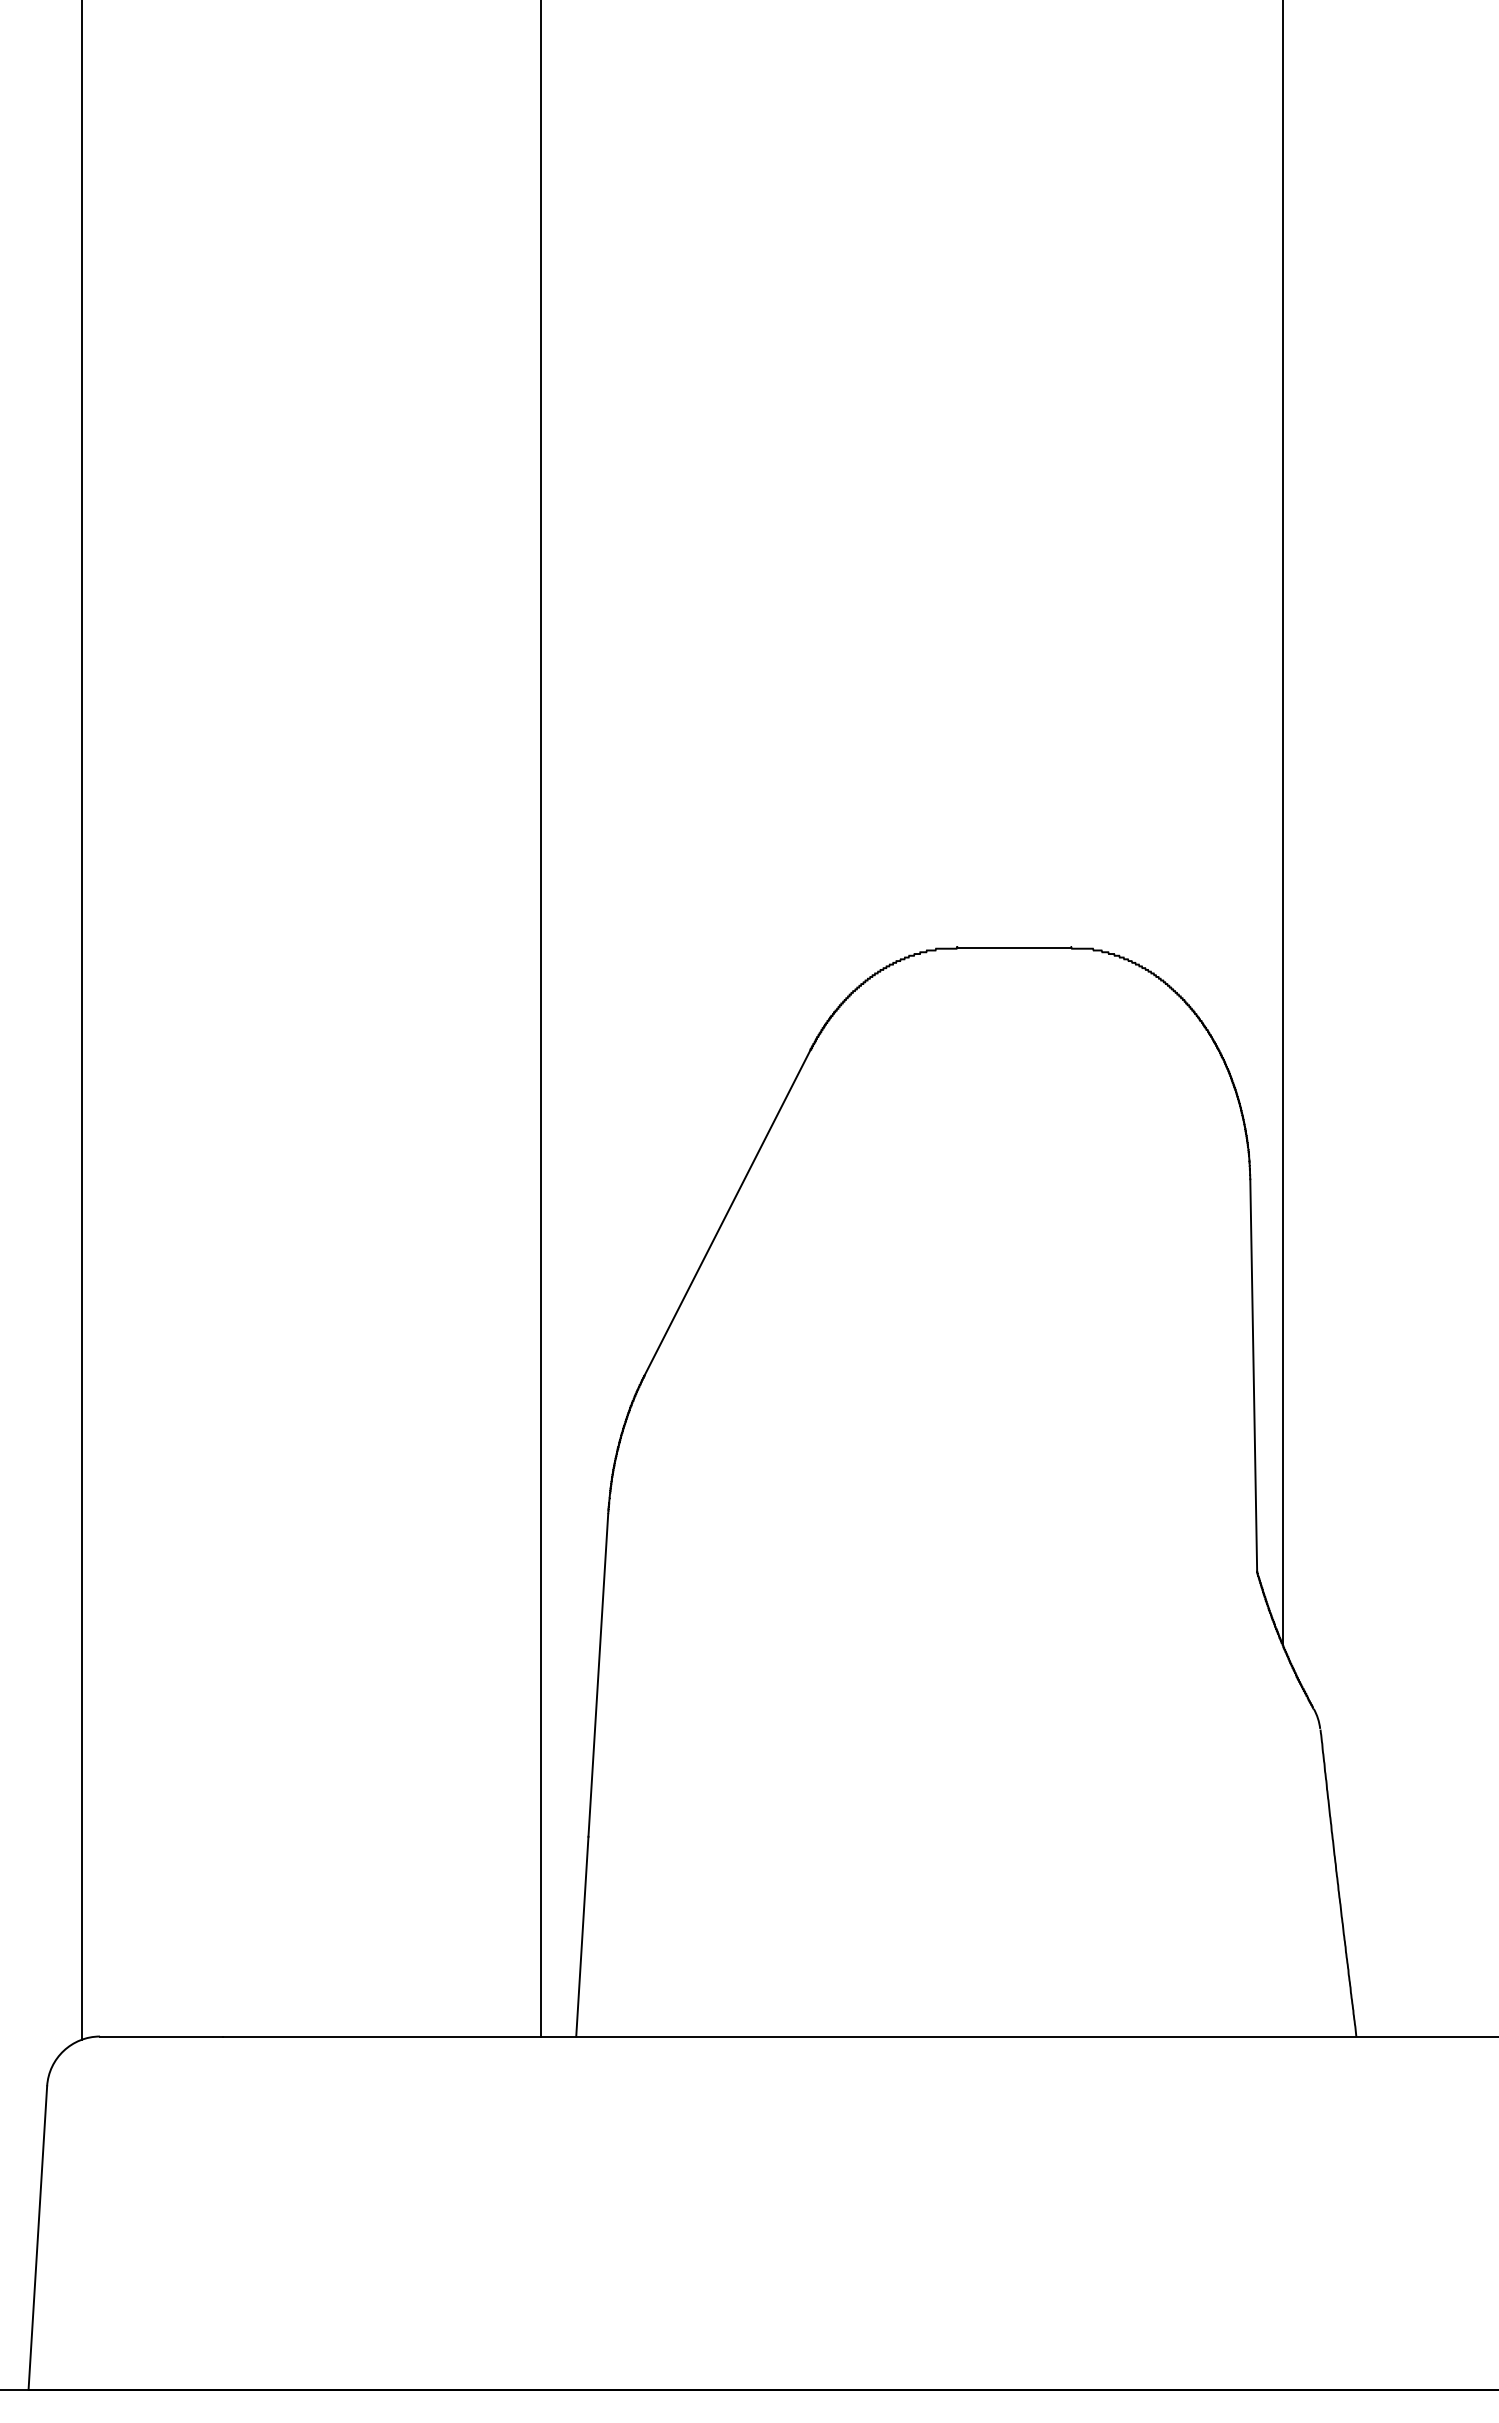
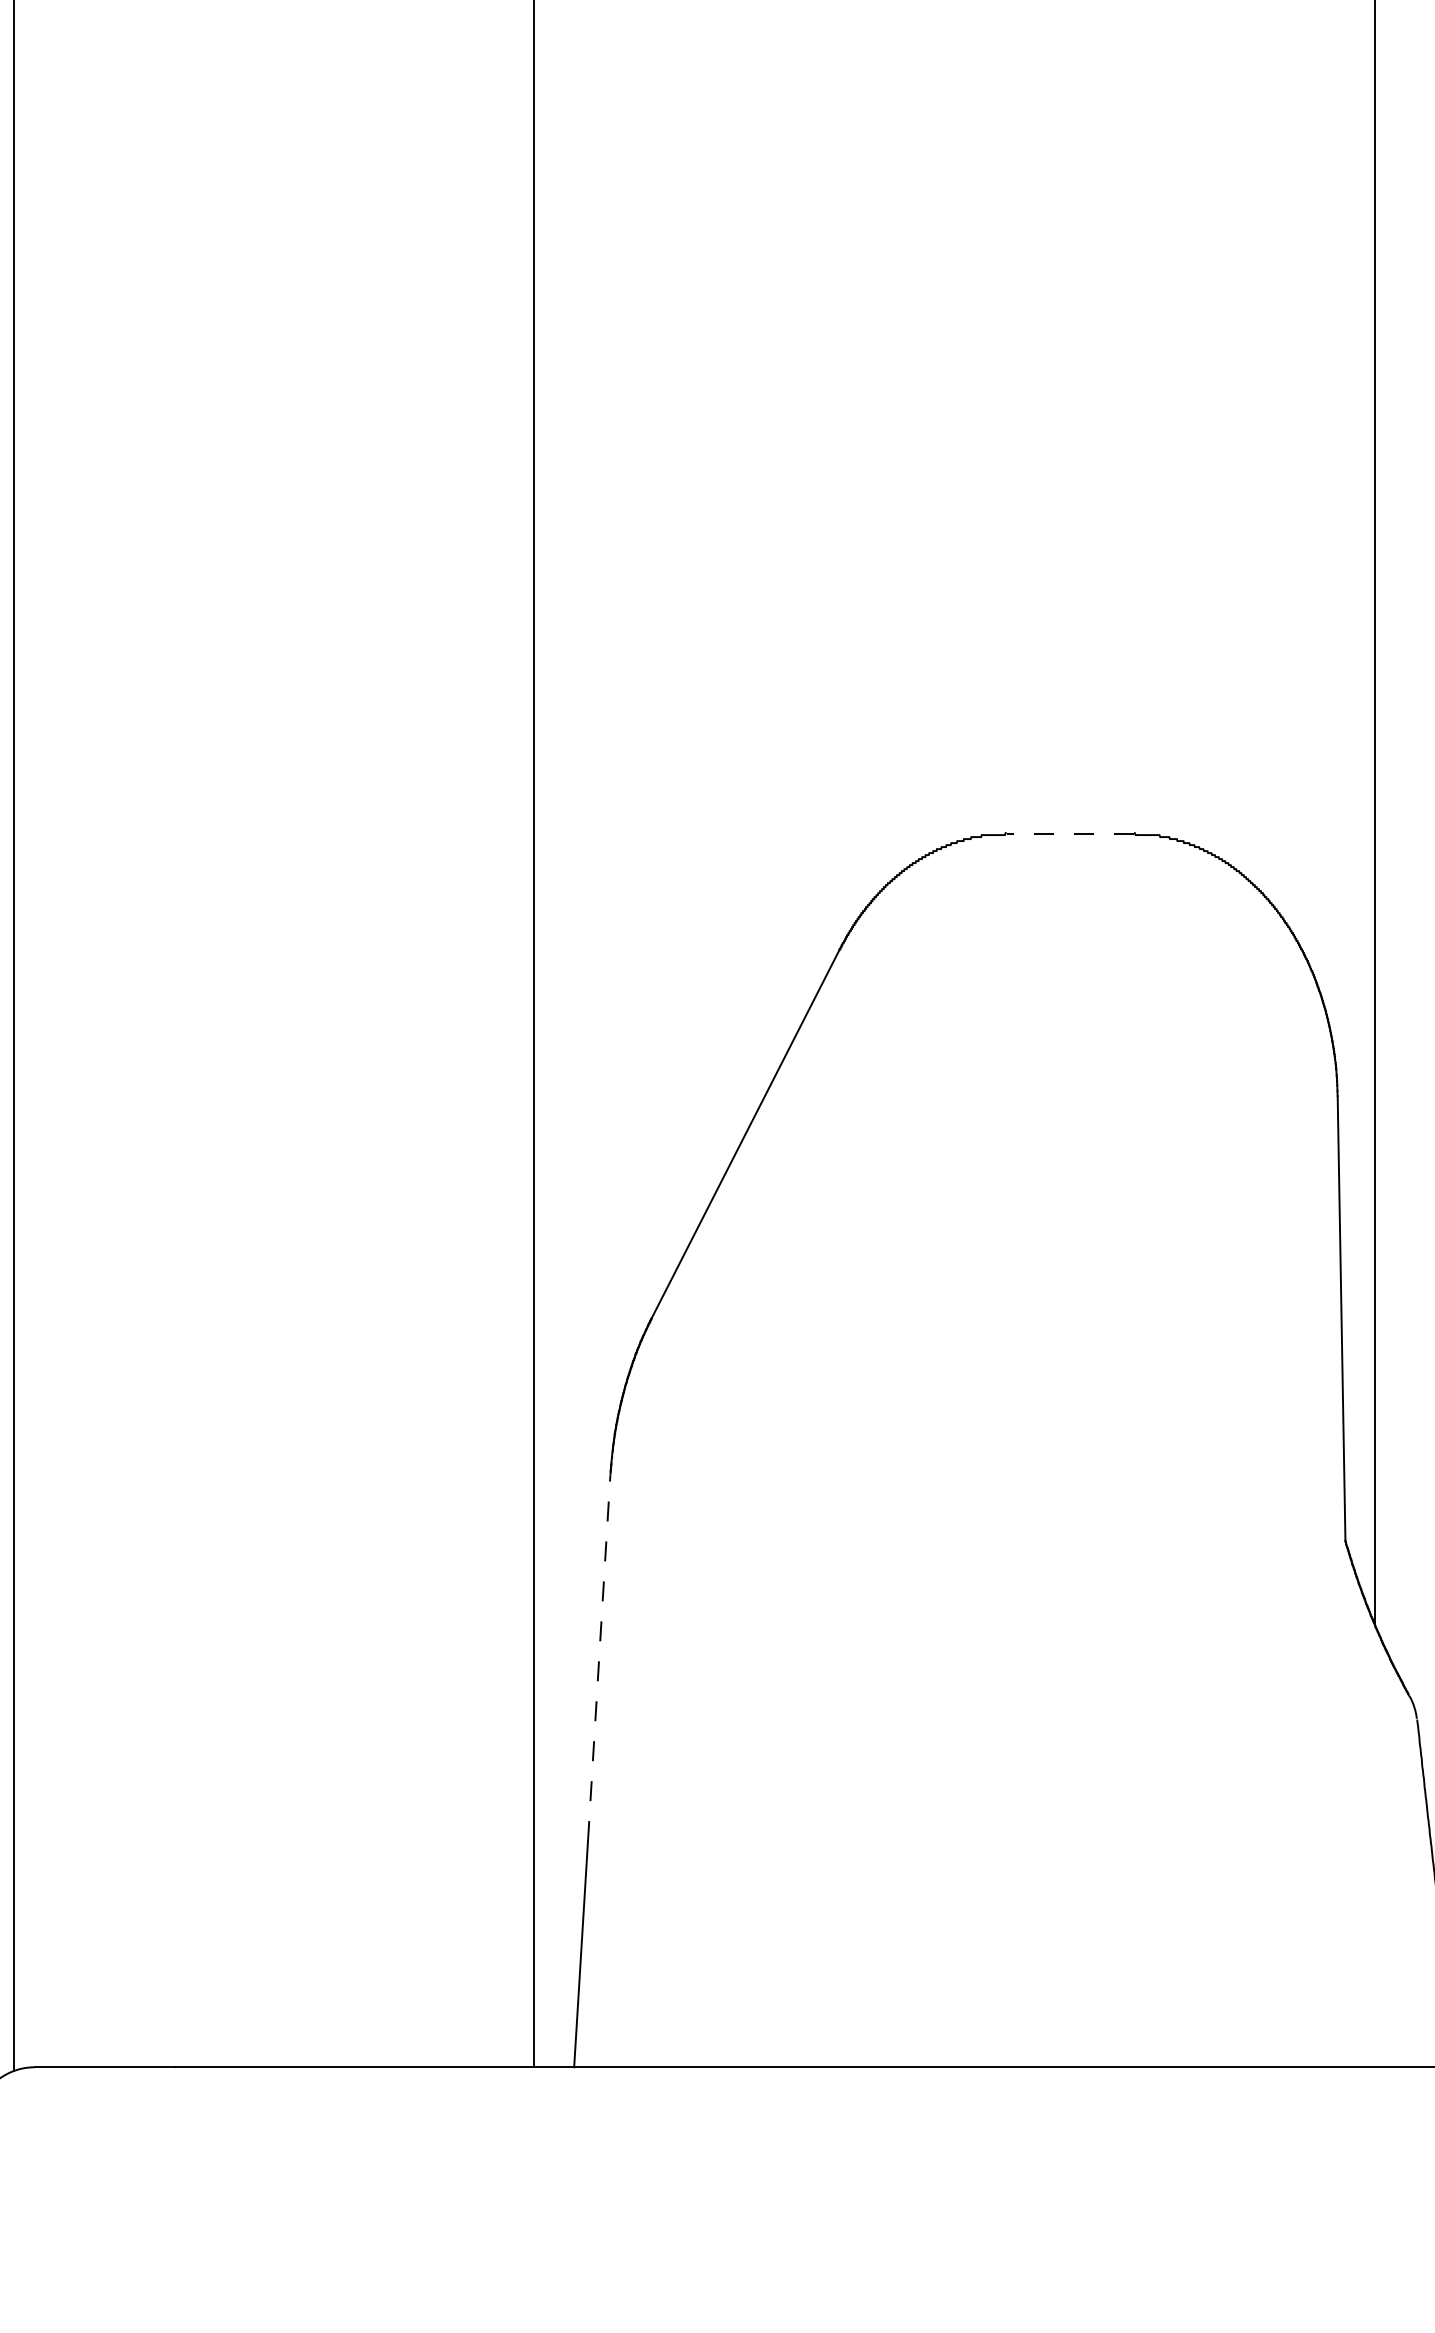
line: (1013, 947) -> (1069, 833), solid -> dashed
line: (598, 1675) -> (599, 1658), solid -> dashed

